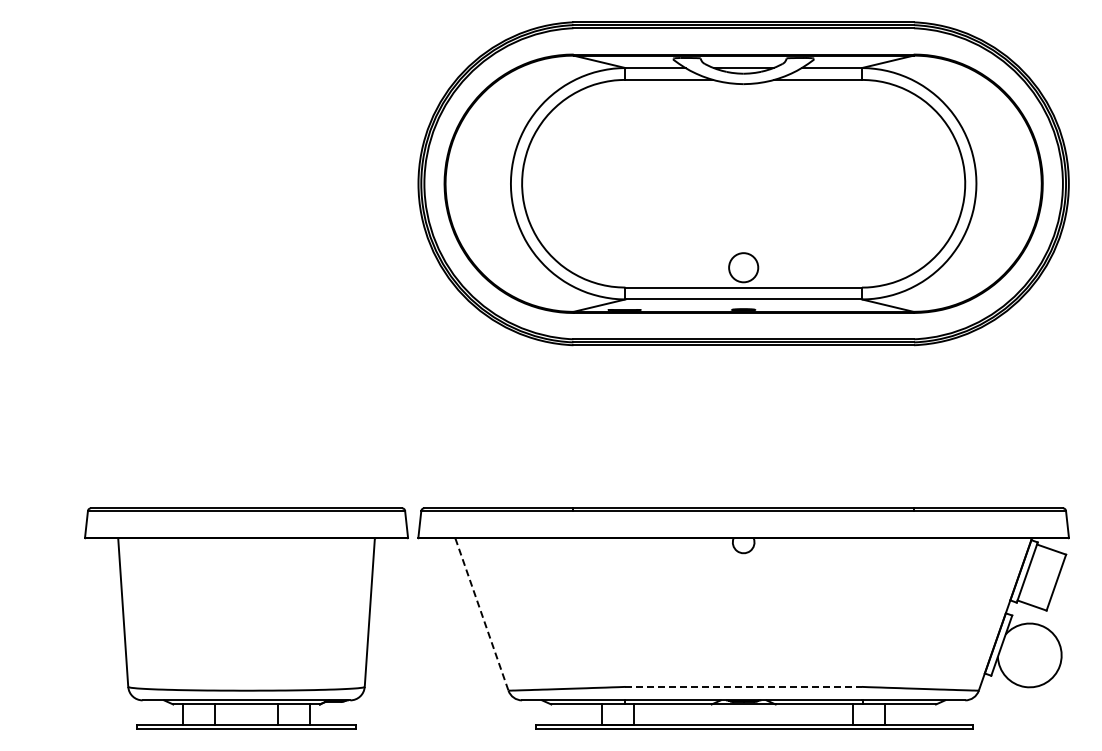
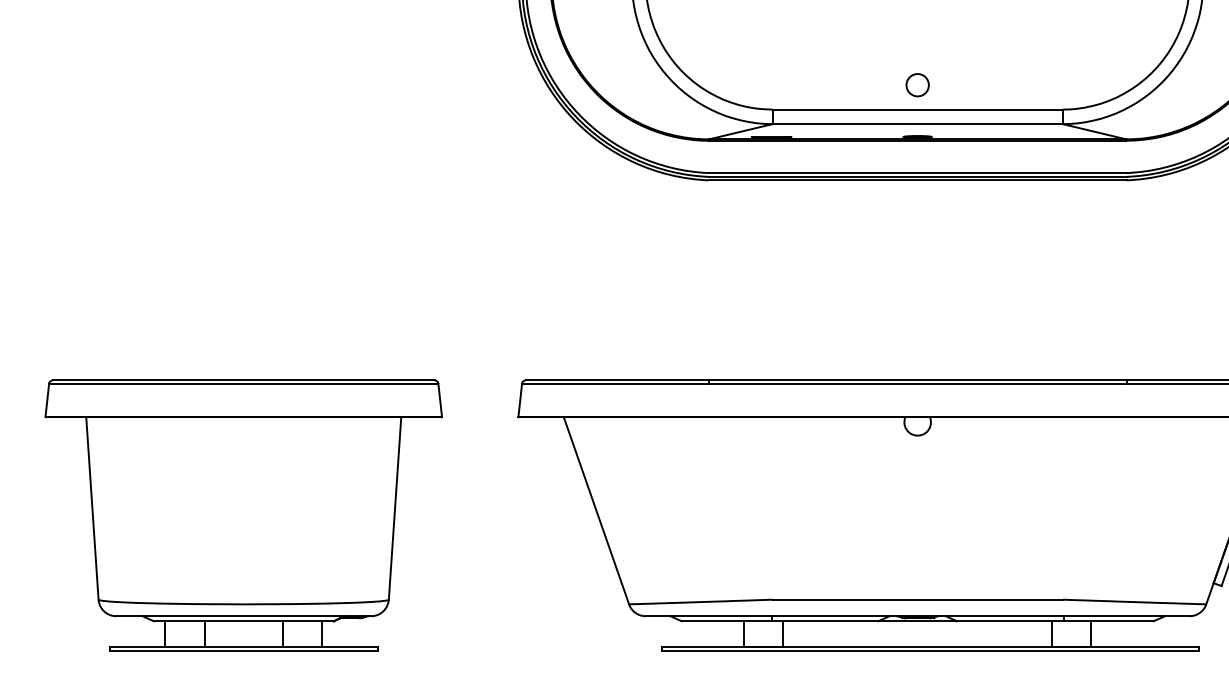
circle: (743, 267) -> (917, 84), size x0.62
line: (481, 614) -> (595, 510), dashed -> solid
part: (246, 618) -> (243, 515), moved
line: (744, 686) -> (918, 599), dashed -> solid

